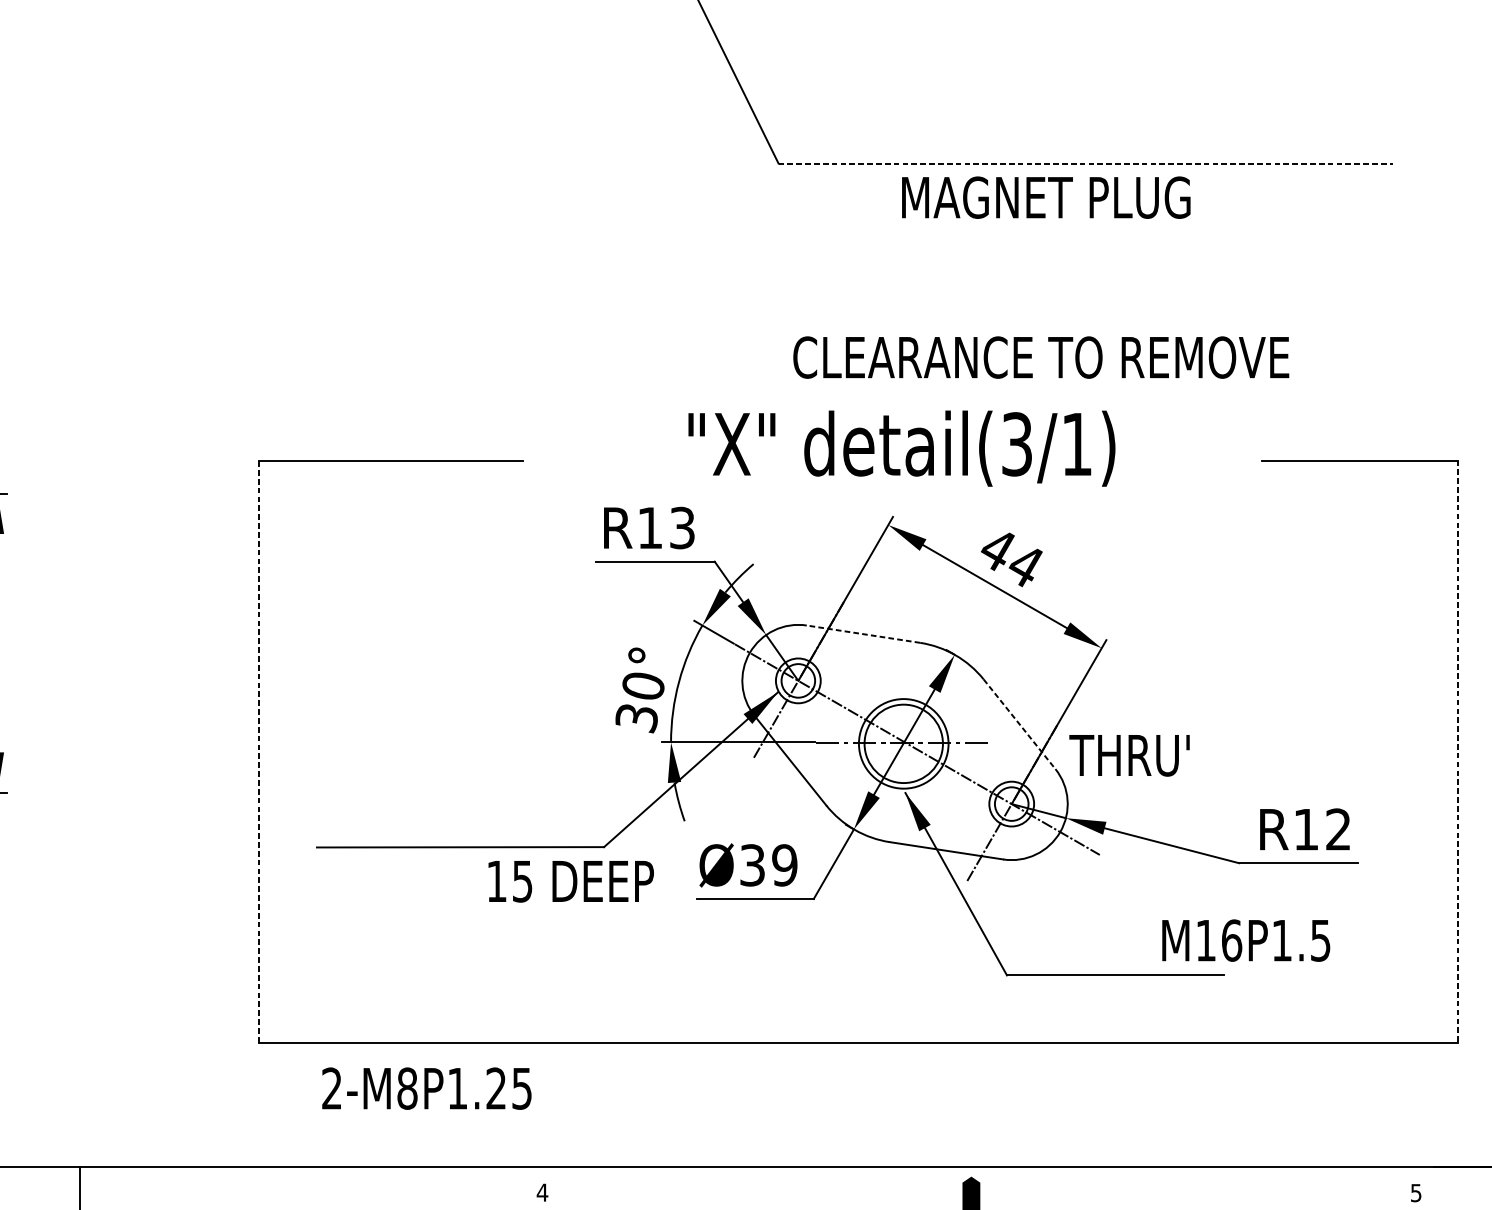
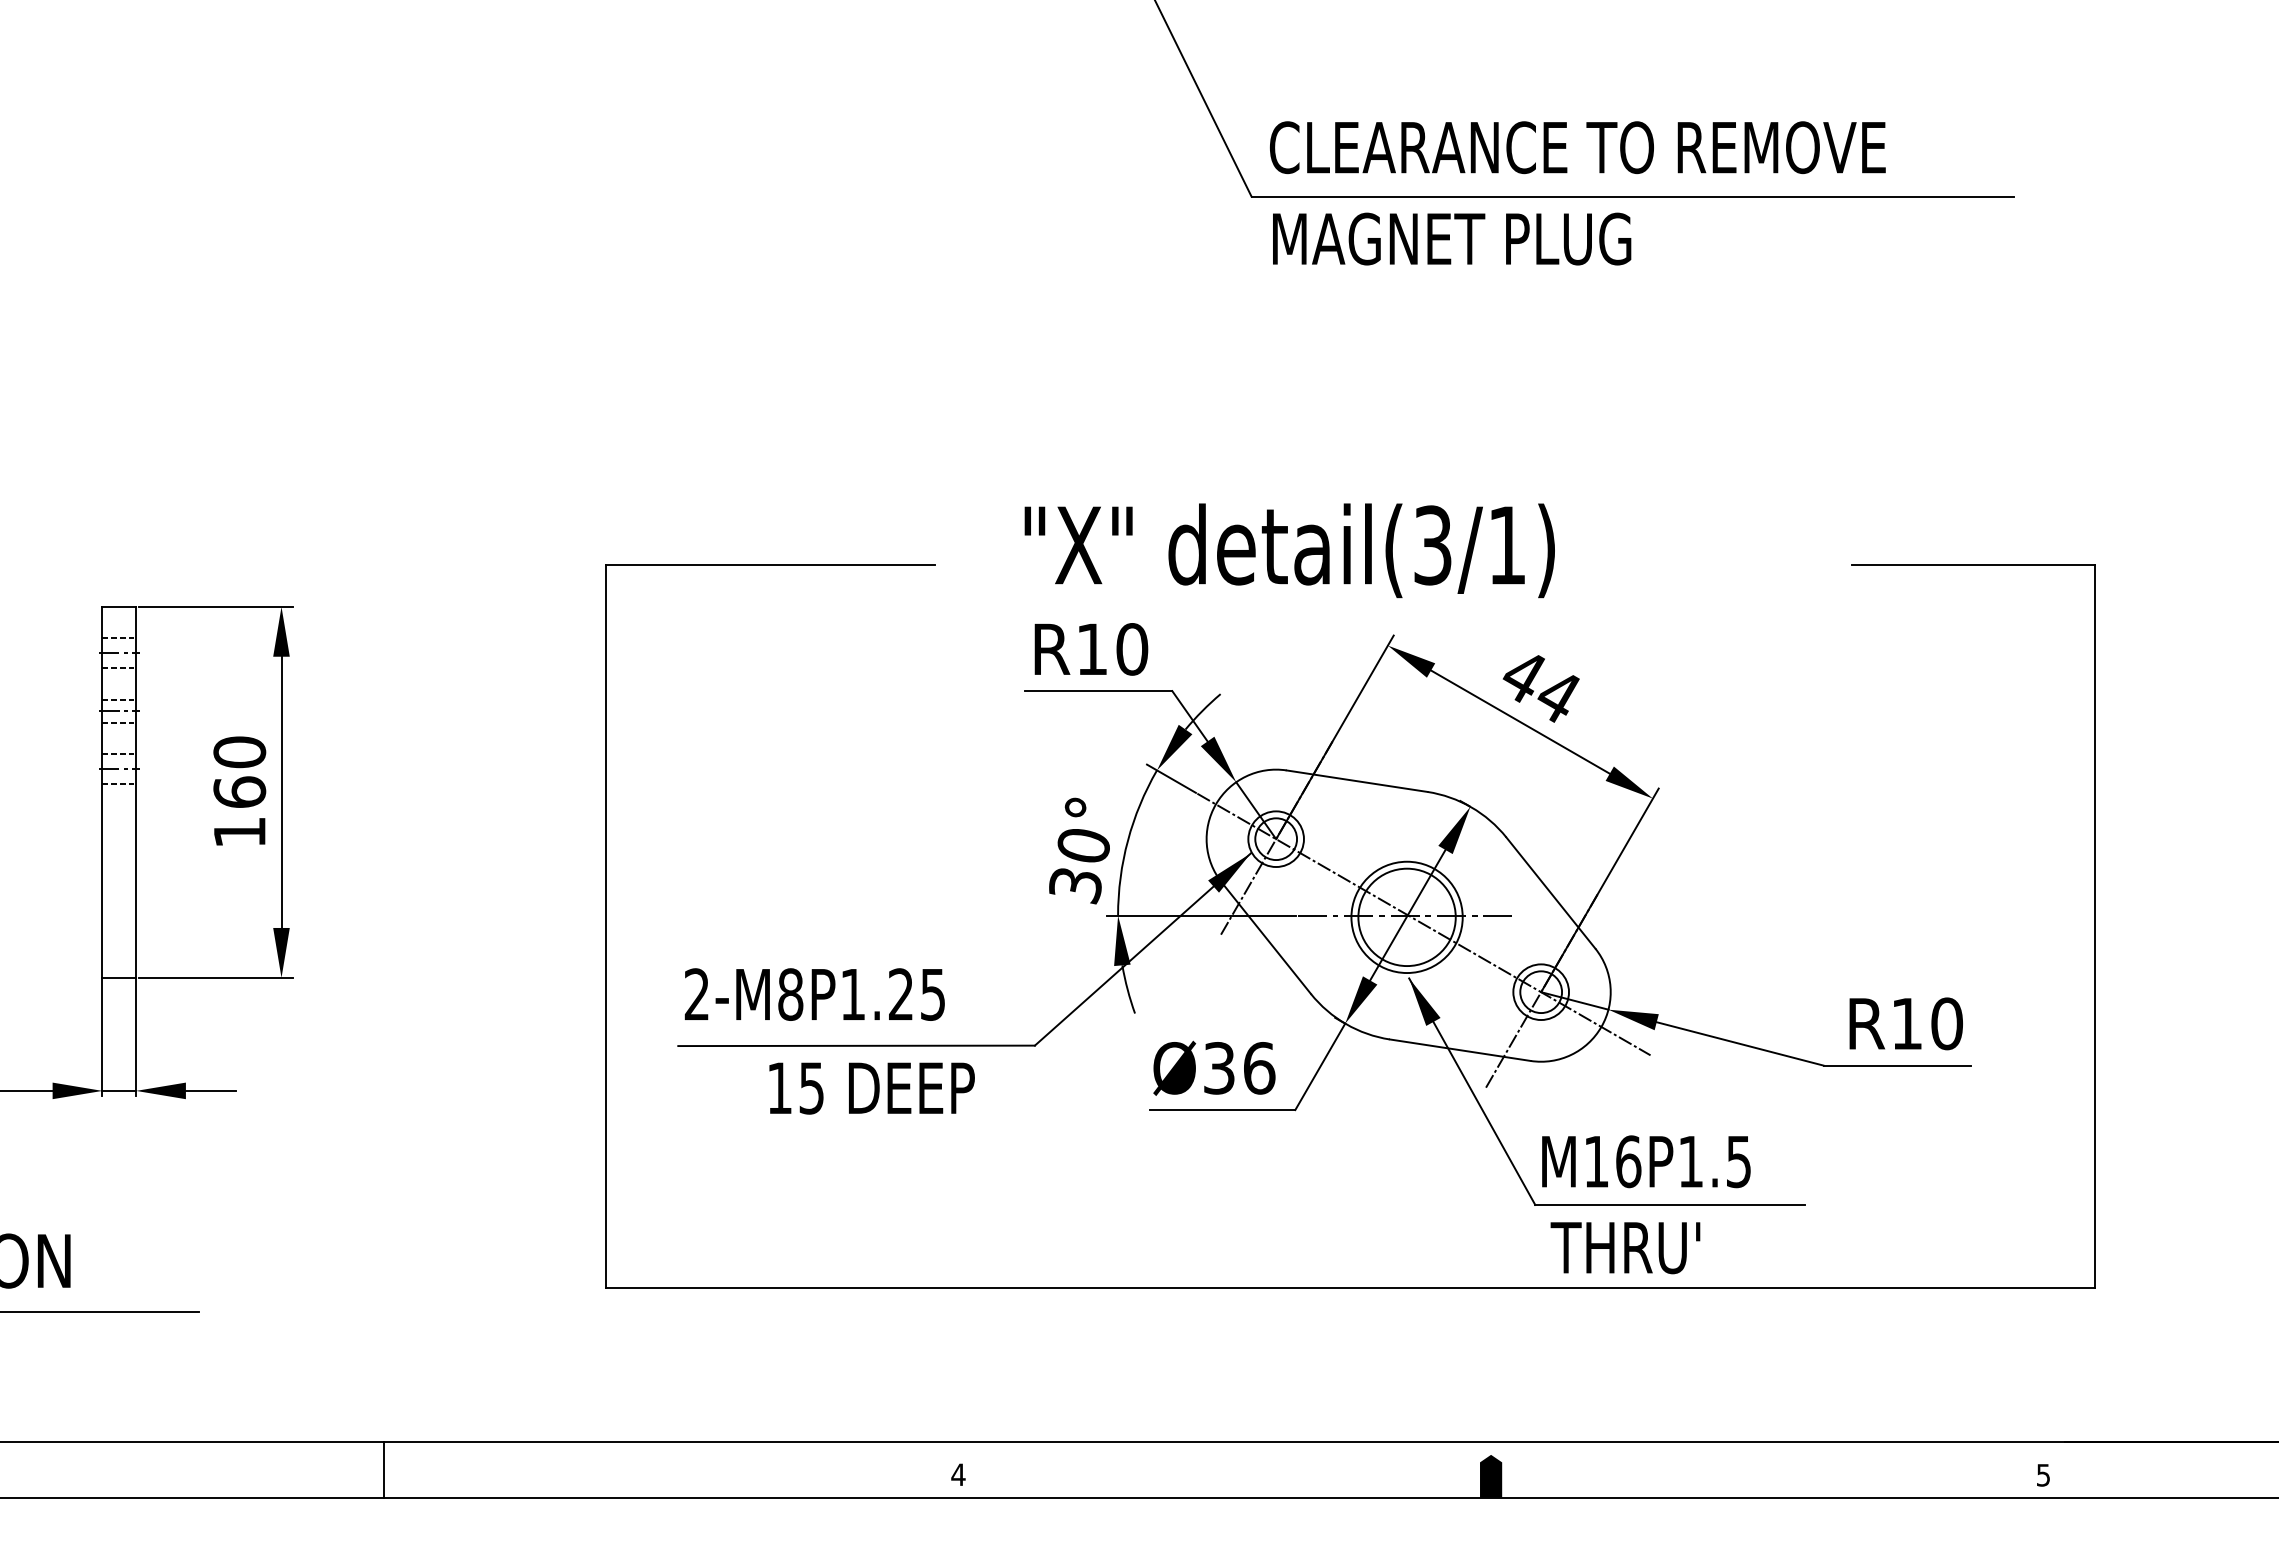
line: (1086, 163) -> (1633, 196), dashed -> solid
text: (1046, 197) -> (1452, 238), moved
text: (1040, 357) -> (1577, 147), moved
text: (901, 448) -> (1289, 550), moved
text: (682, 528) -> (1132, 649), R13 -> R10
line: (863, 634) -> (1356, 781), dashed -> solid
line: (1020, 724) -> (1551, 893), dashed -> solid
line: (259, 751) -> (606, 926), dashed -> solid
line: (1458, 752) -> (2095, 927), dashed -> solid
text: (1129, 756) -> (1625, 1248), moved
text: (1338, 829) -> (1946, 1023), R12 -> R10
text: (784, 865) -> (1259, 1068), Ø39 -> Ø36
text: (570, 881) -> (871, 1088), moved
text: (1246, 940) -> (1646, 1161), moved
text: (426, 1088) -> (814, 994), moved

